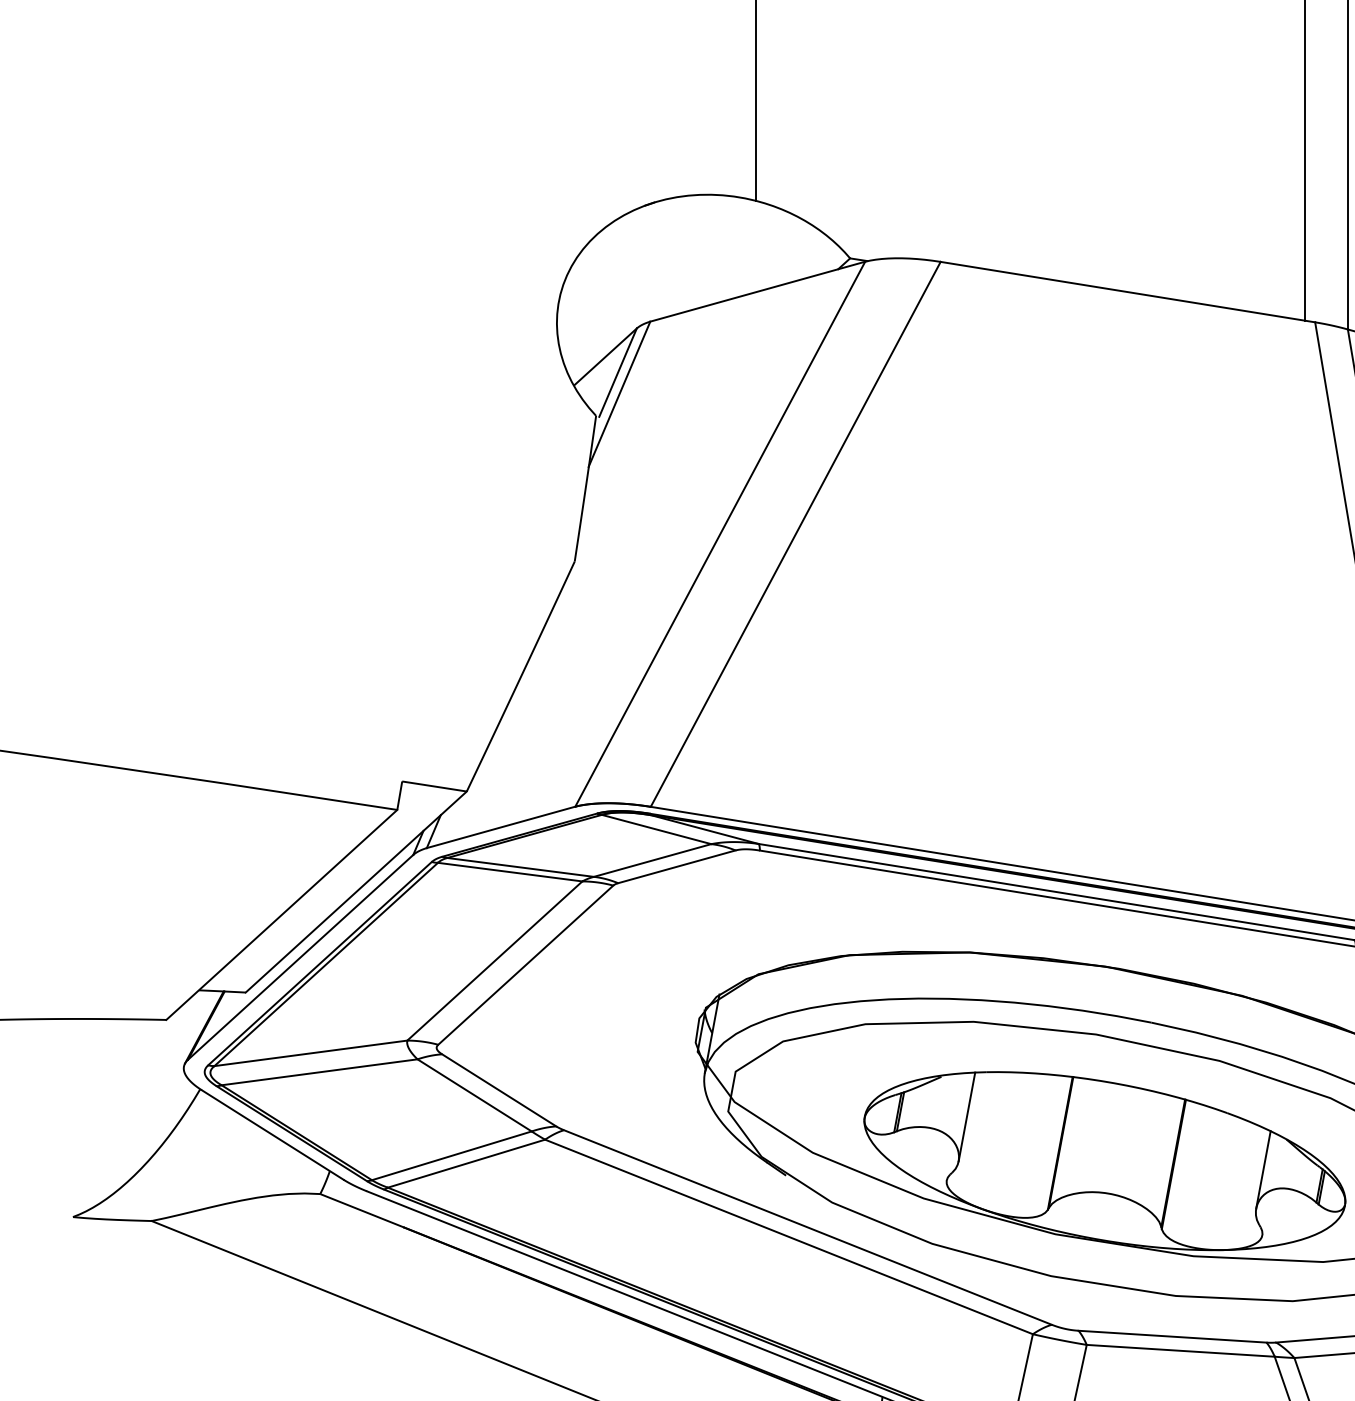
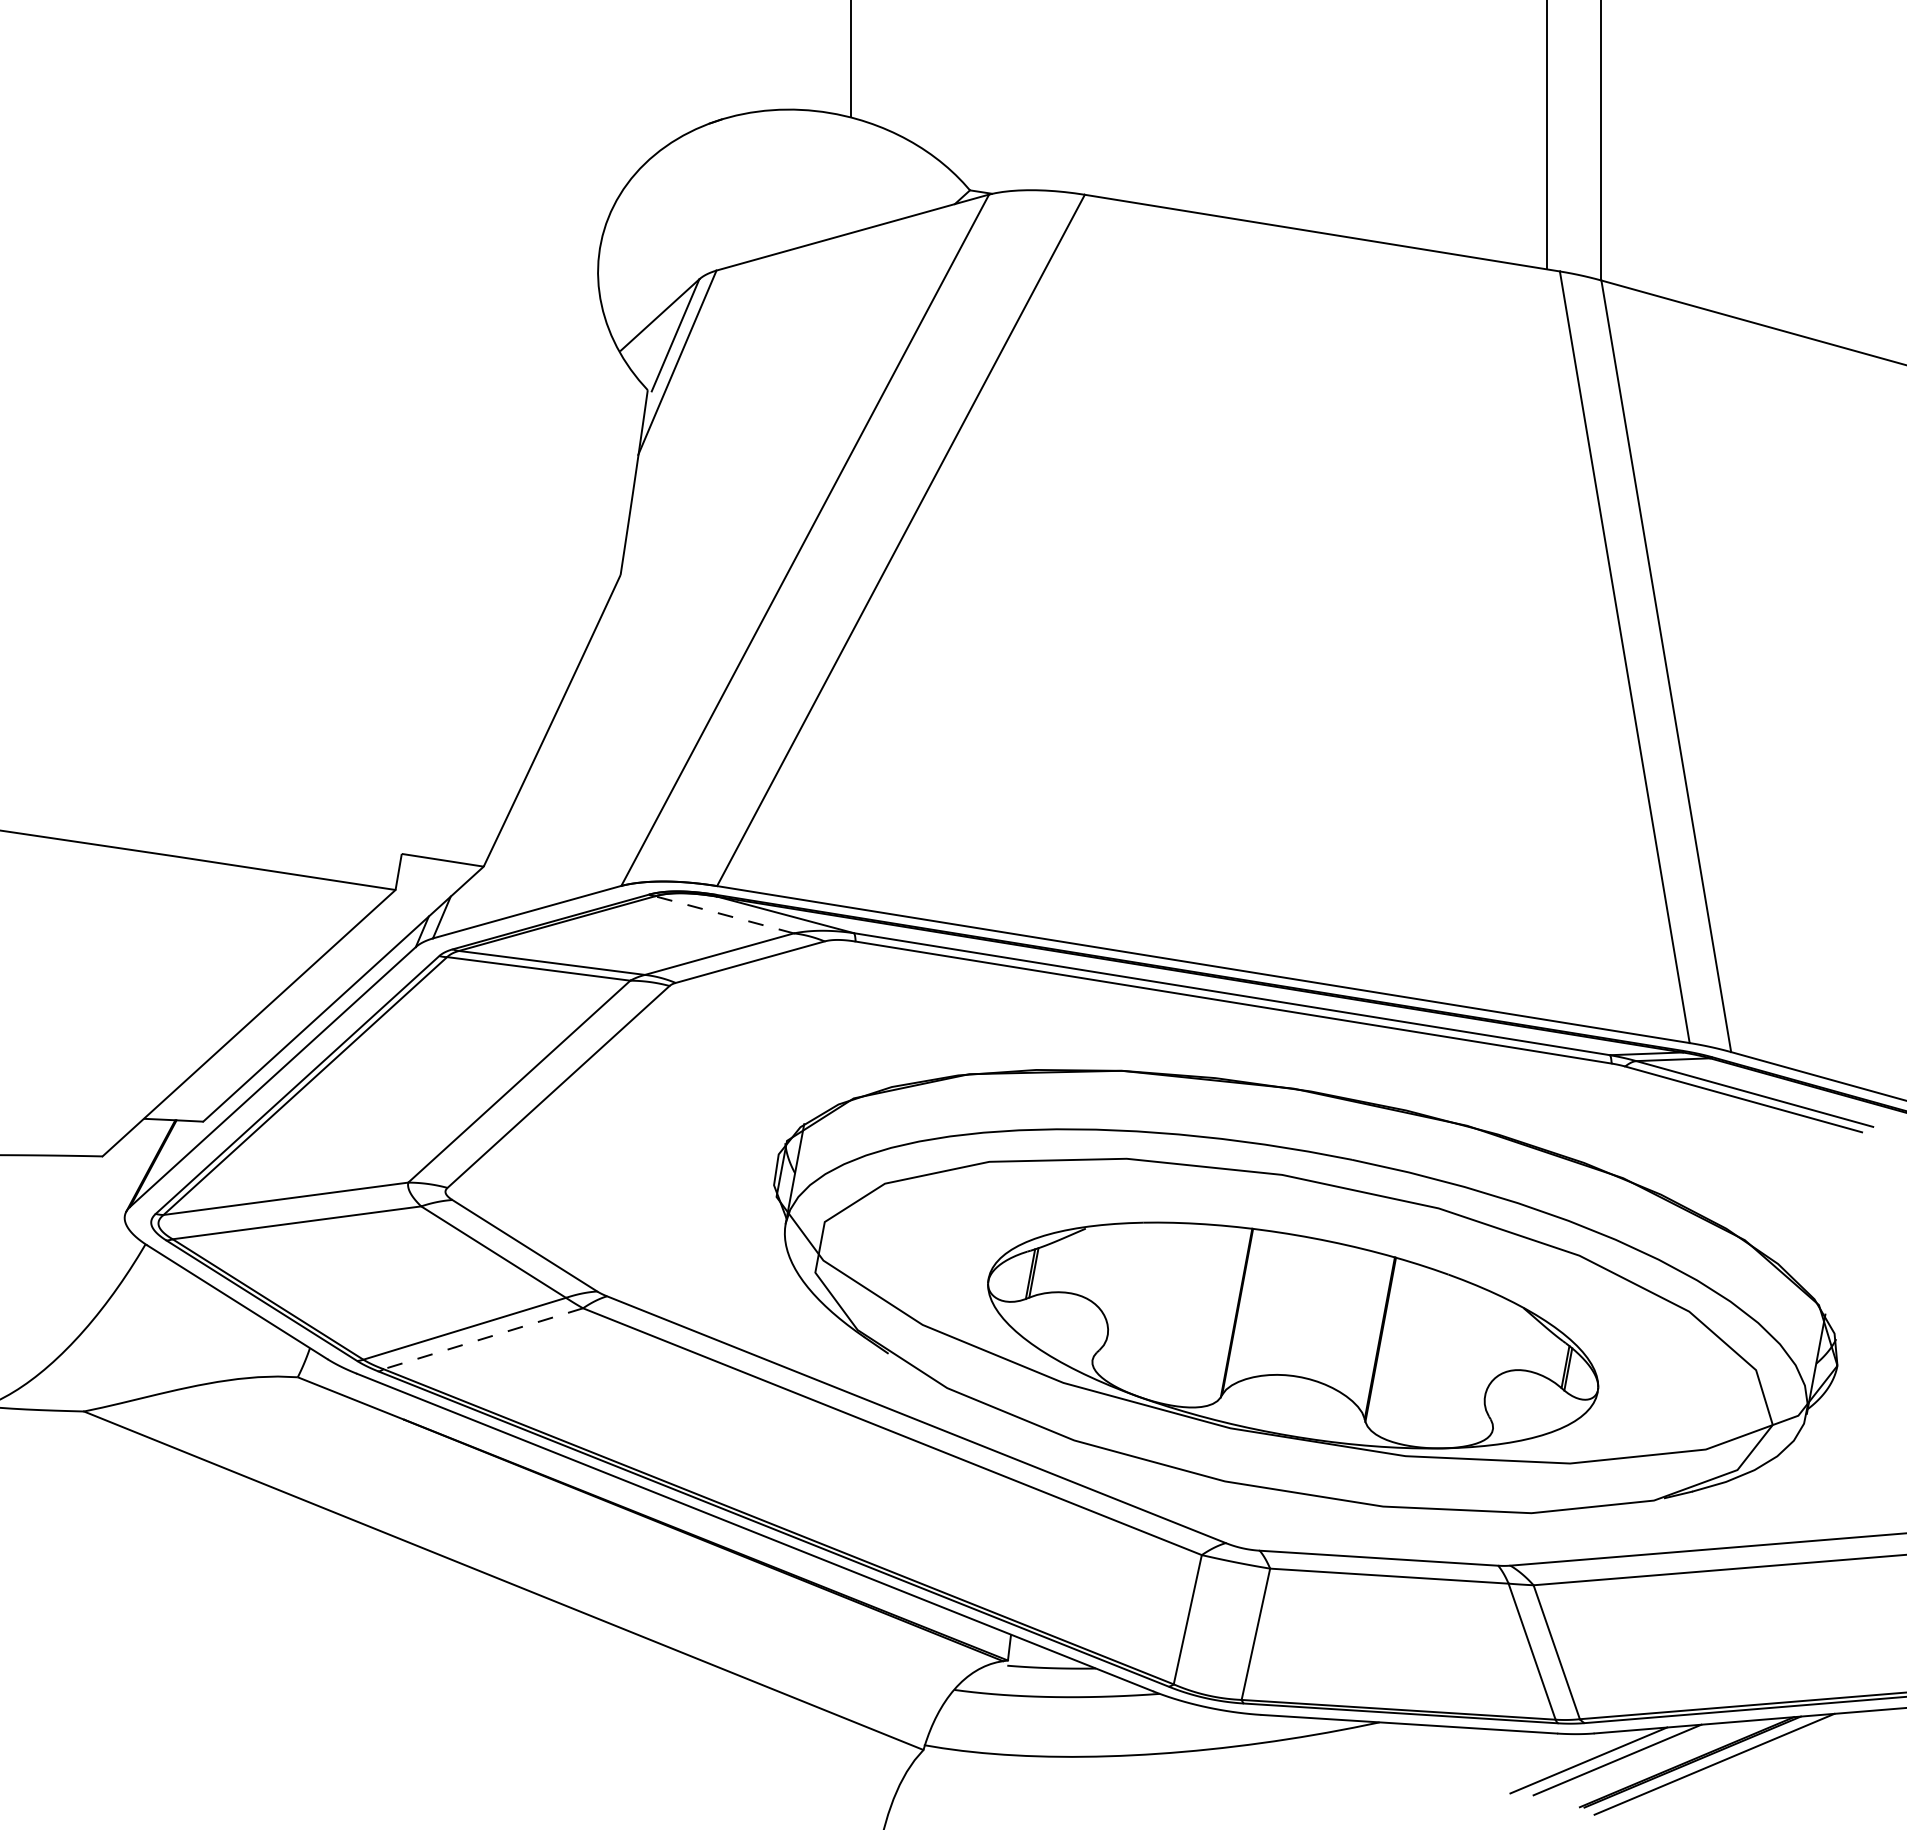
line: (656, 829) -> (724, 914), solid -> dashed
line: (966, 1116) -> (1117, 1279), removed
line: (465, 1163) -> (482, 1338), solid -> dashed
line: (1263, 1169) -> (1494, 1346), removed

